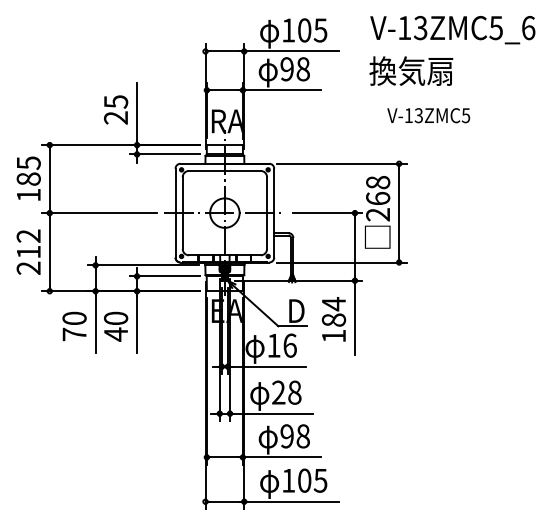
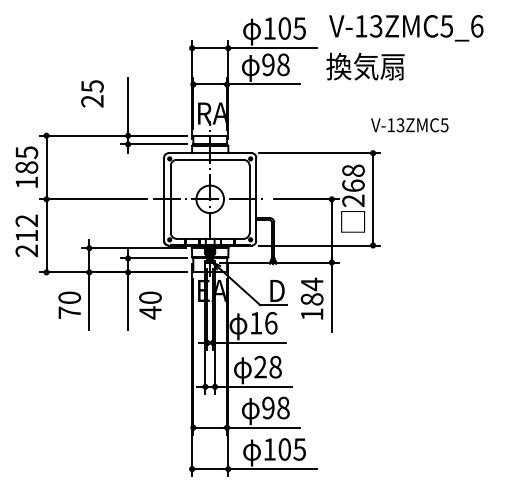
text: (453, 30) -> (406, 28), moved
text: (411, 71) -> (365, 66), moved
text: (116, 109) -> (92, 93), moved
text: (428, 115) -> (409, 125), moved
text: (116, 326) -> (150, 305), moved

